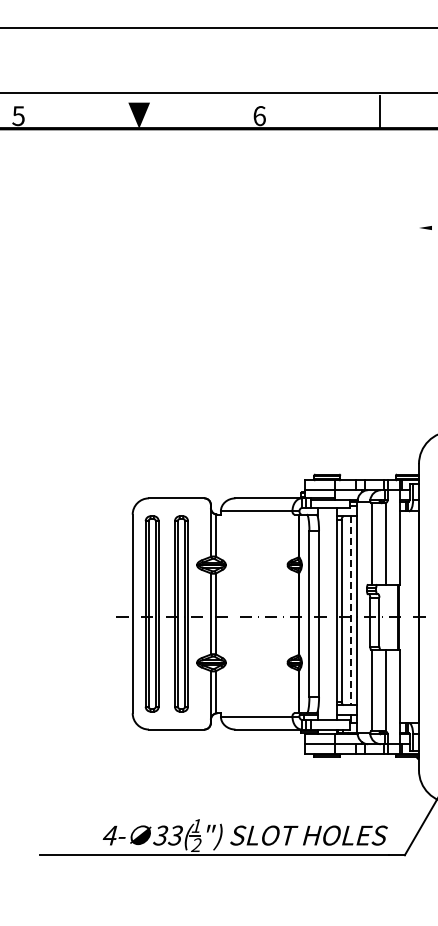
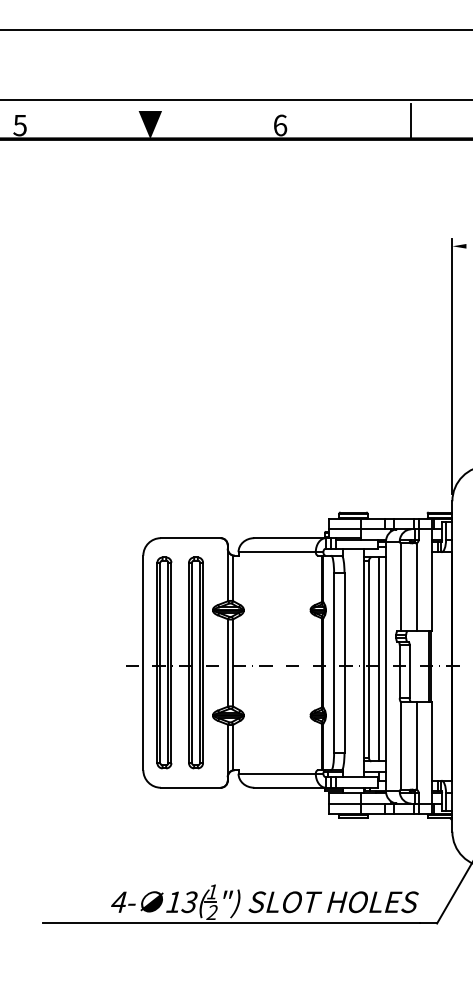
line: (418, 339) -> (451, 366), added
line: (351, 611) -> (379, 660), dashed -> solid
text: (160, 835) -> (173, 902), 33( -> 13(

